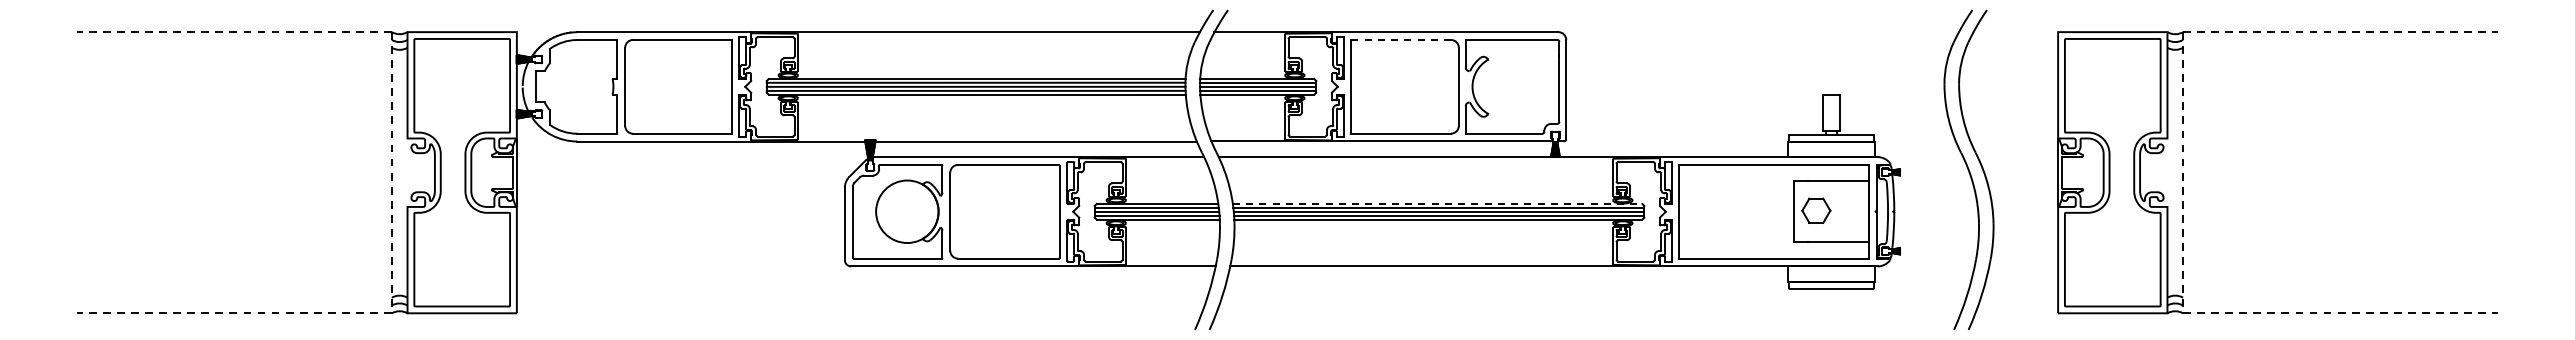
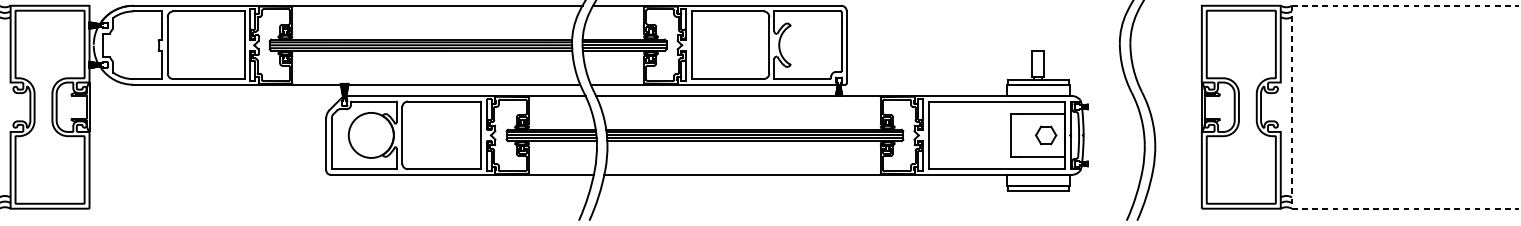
line: (1401, 39) -> (727, 11), dashed -> solid
line: (1437, 203) -> (753, 129), dashed -> solid
part: (1816, 210) -> (1046, 135), moved

